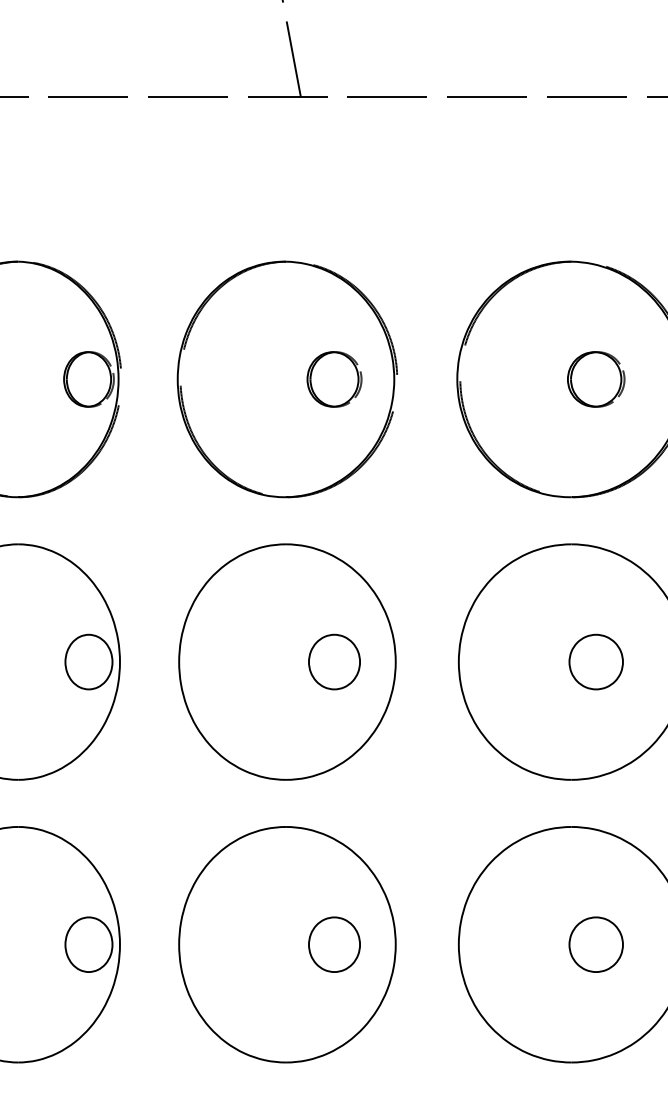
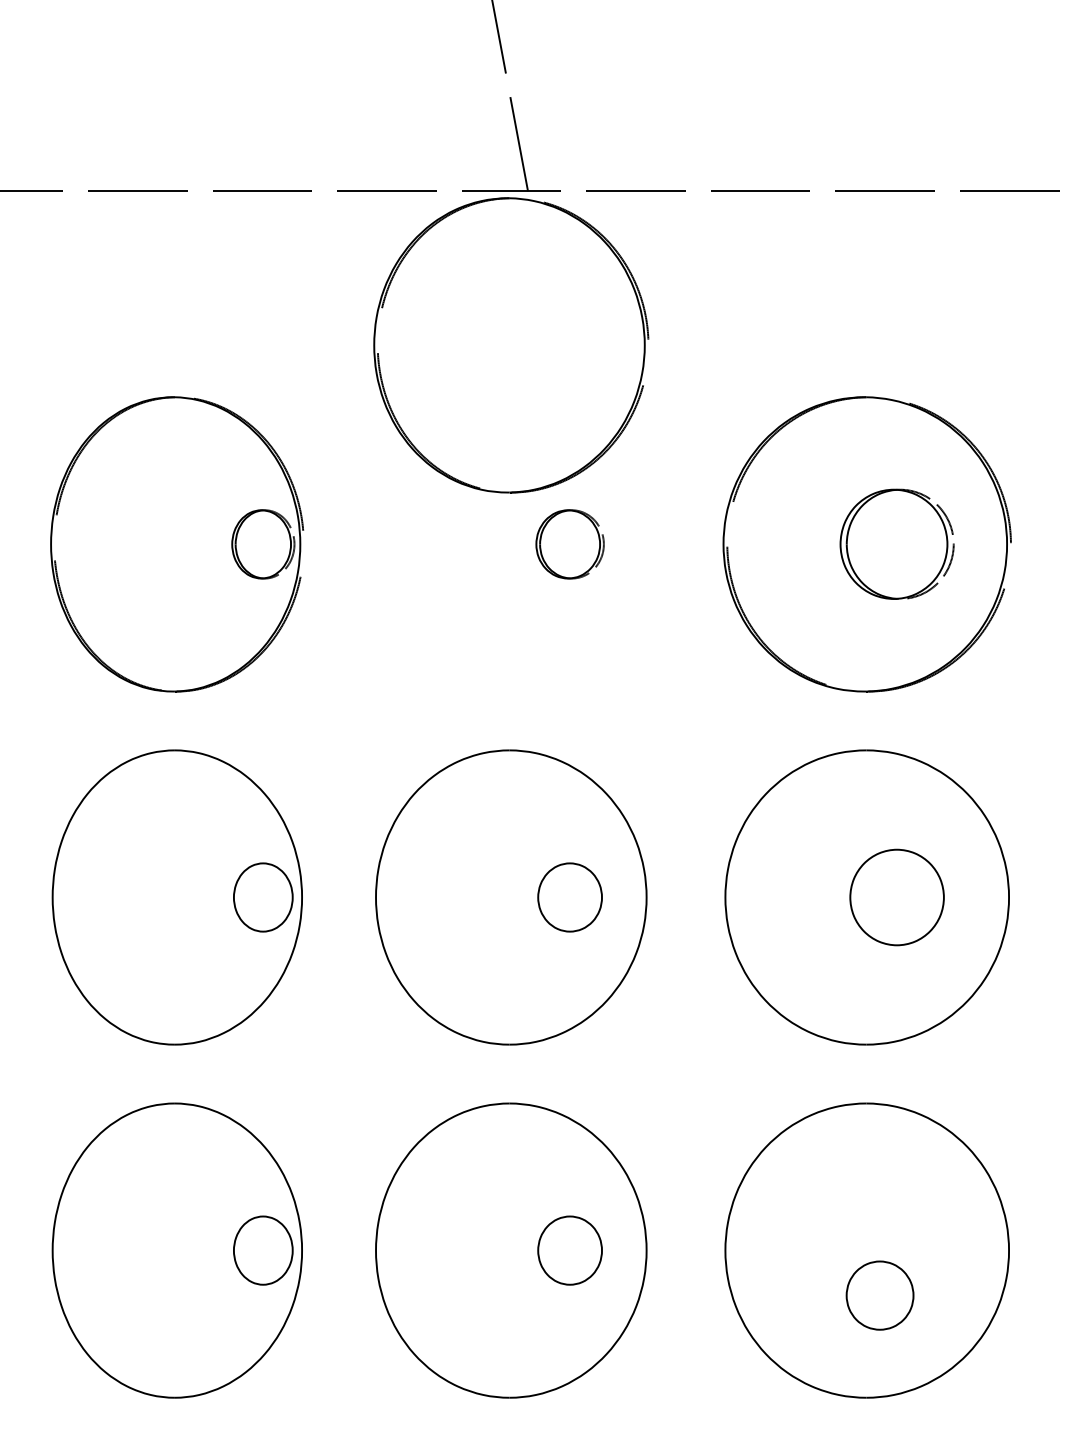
part: (287, 379) -> (511, 345), moved
part: (595, 379) -> (896, 544), size x1.6
part: (595, 662) -> (896, 897), size x1.4
part: (595, 944) -> (879, 1295), moved

